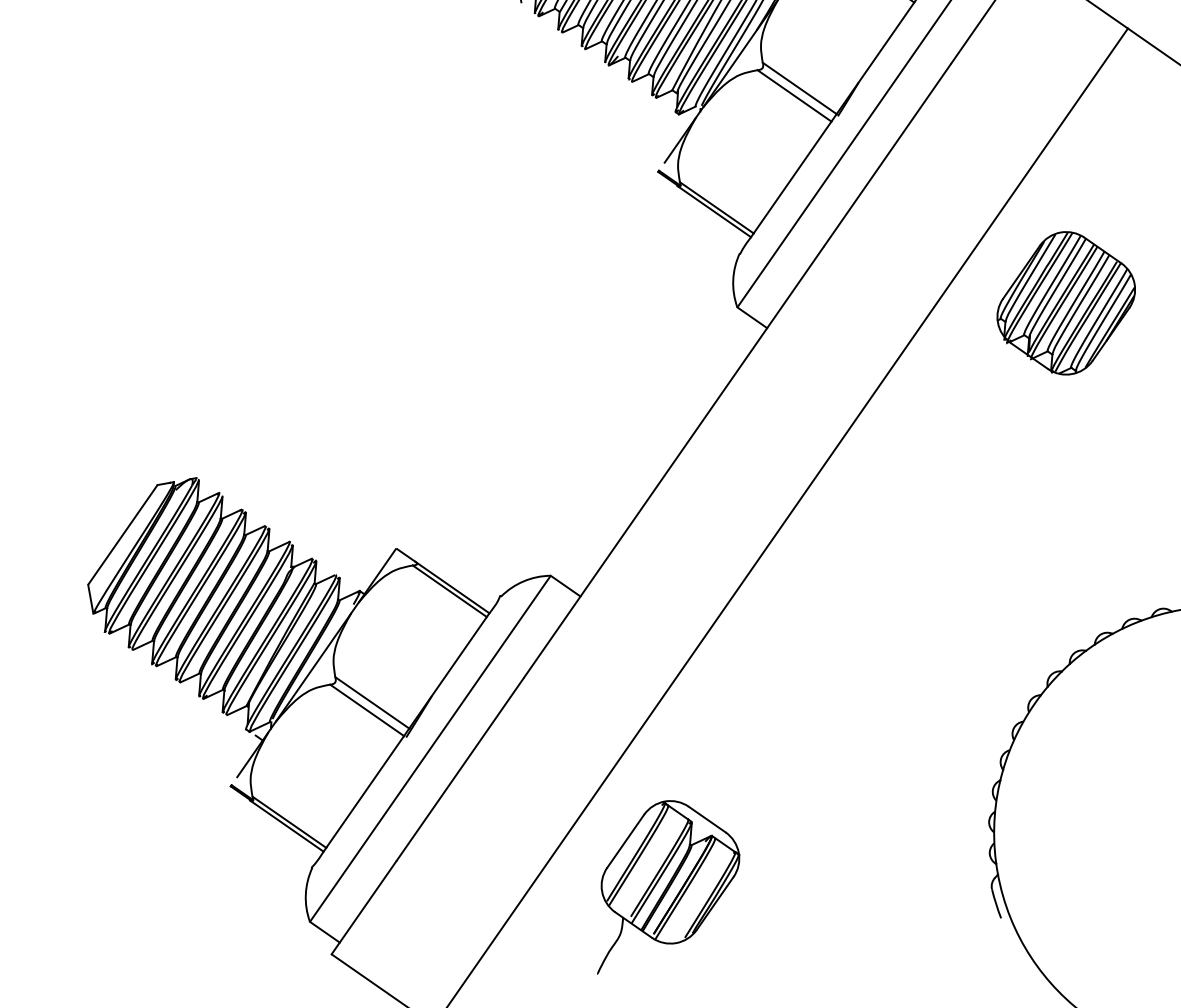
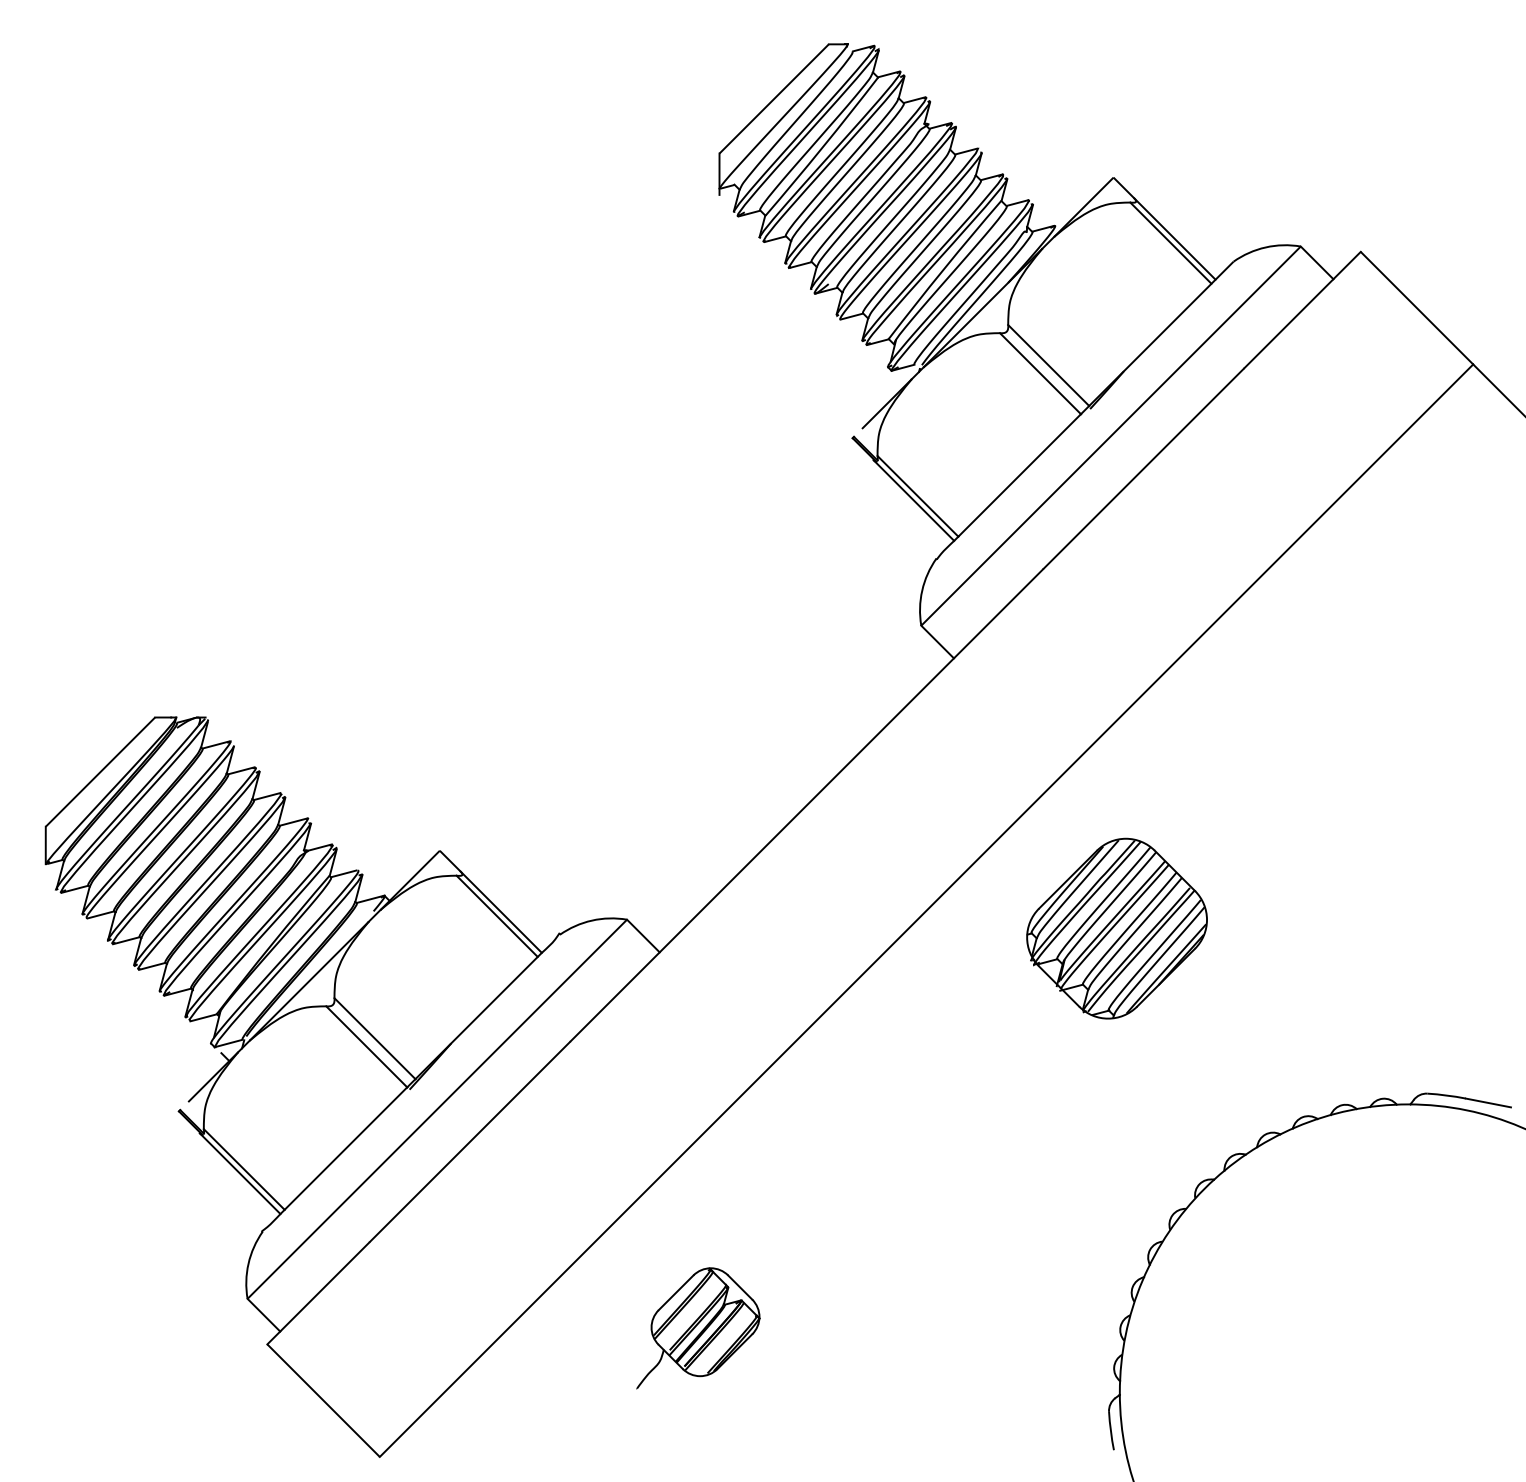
part: (1065, 303) -> (1116, 928), moved
part: (662, 882) -> (698, 1328), size x0.6

